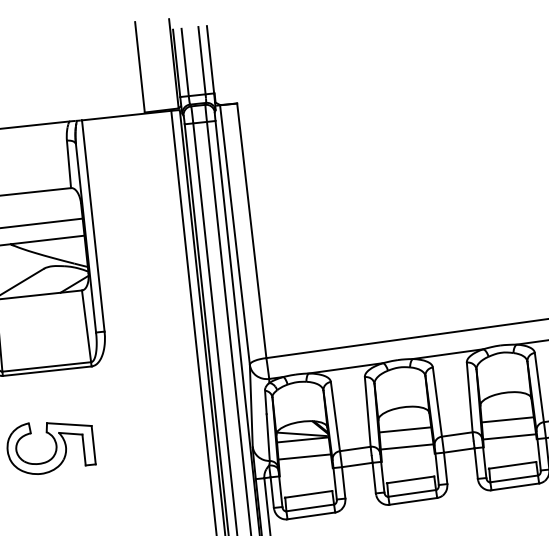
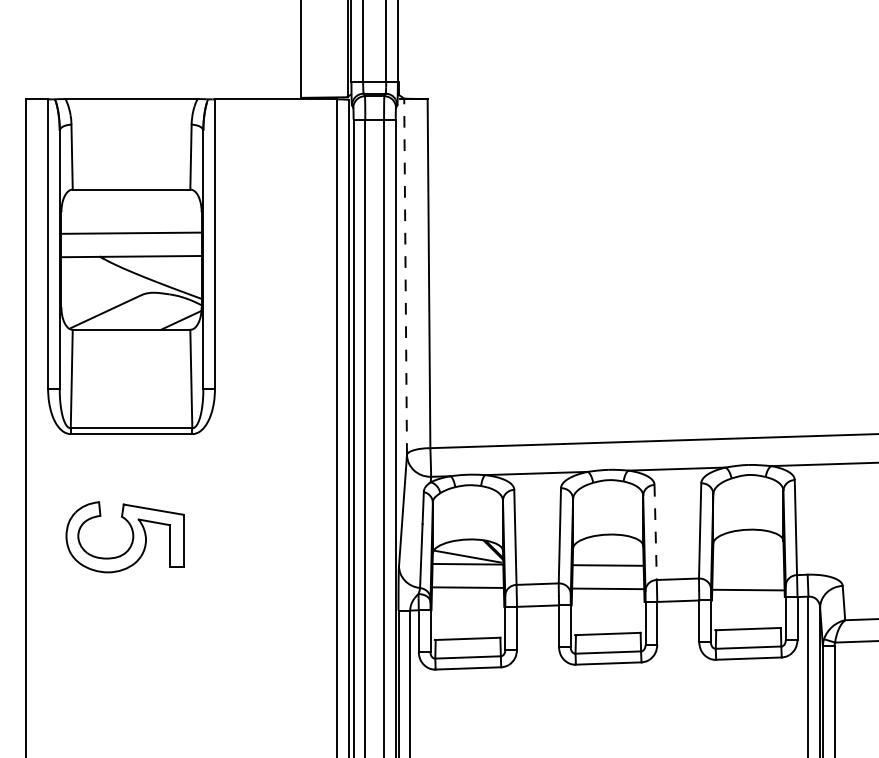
line: (234, 234) -> (405, 276), solid -> dashed
line: (437, 402) -> (655, 532), solid -> dashed
line: (507, 419) -> (748, 566), removed

